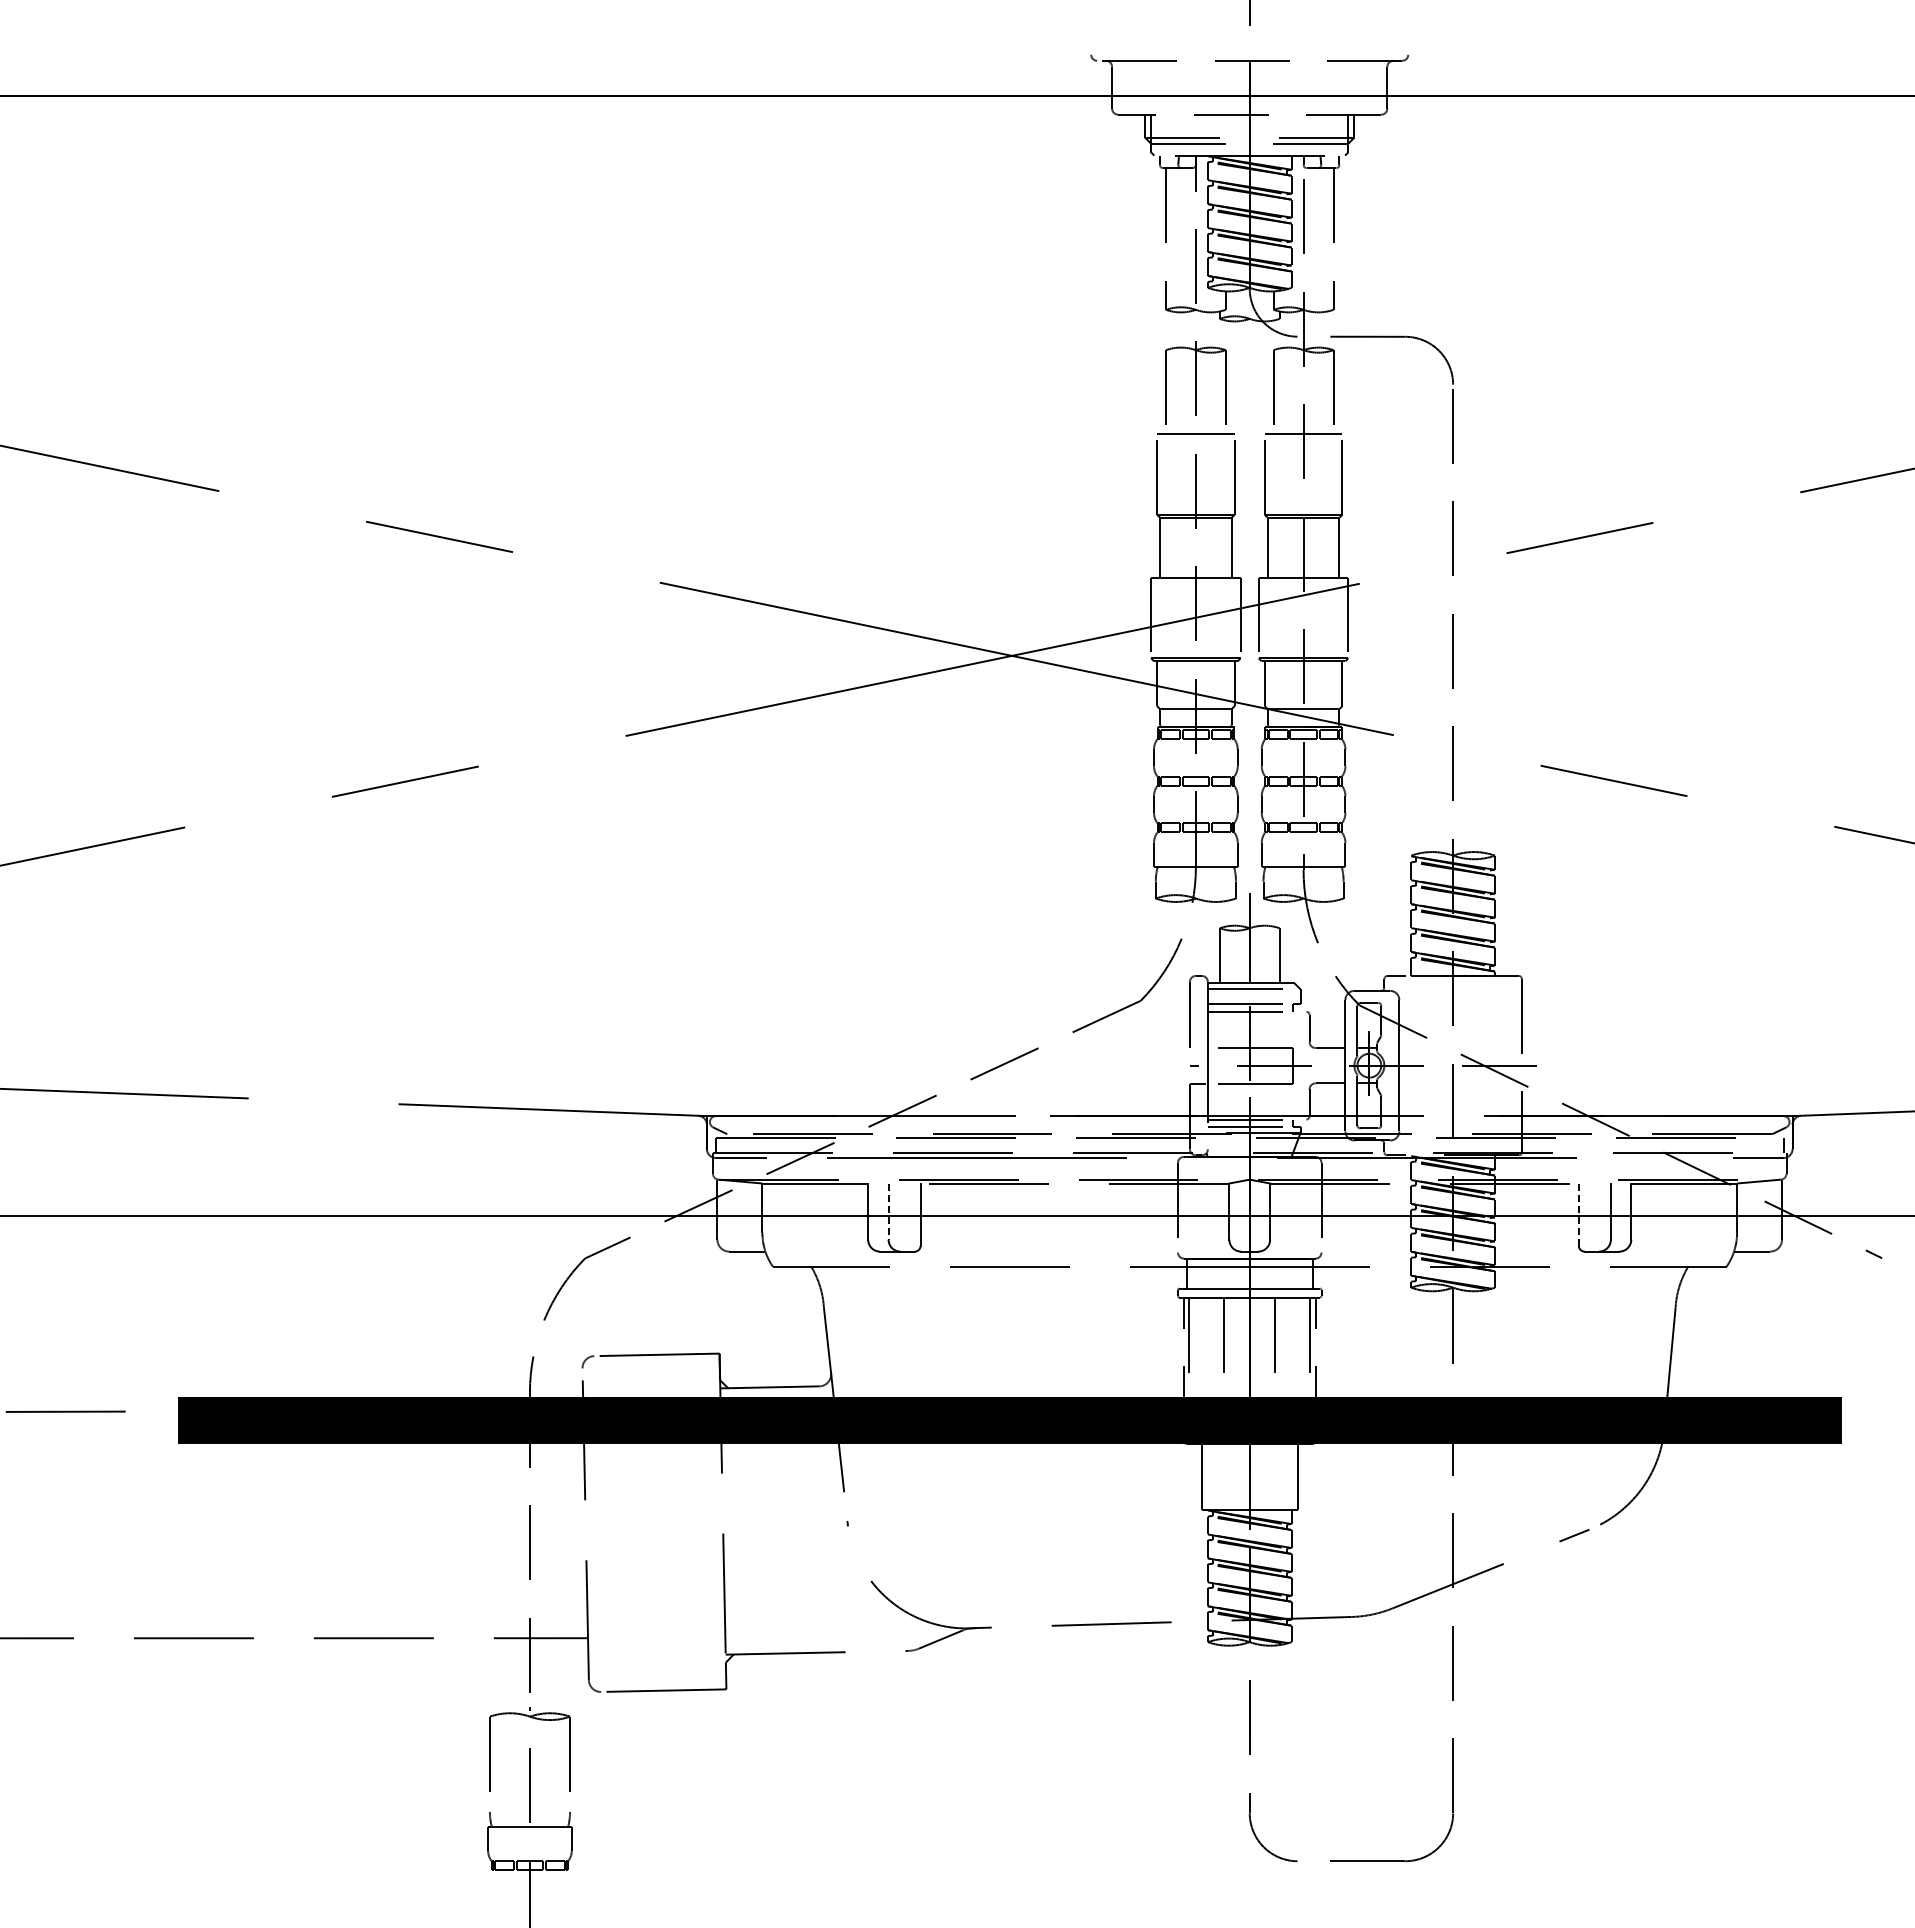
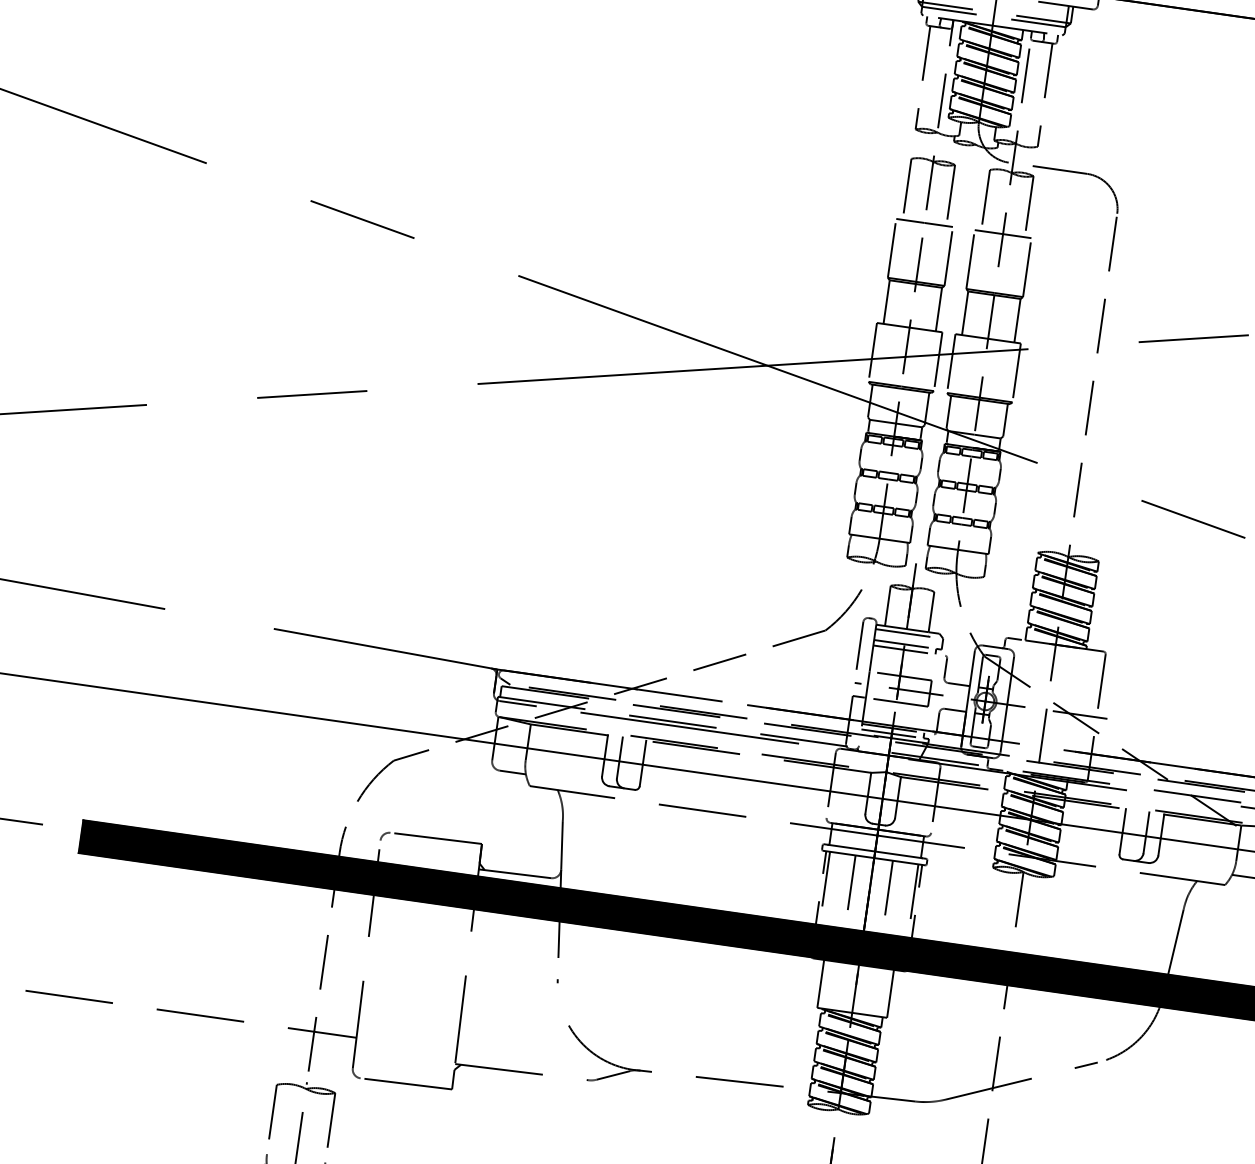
line: (888, 1212) -> (619, 758), dashed -> solid
line: (1578, 1215) -> (1122, 832), dashed -> solid

